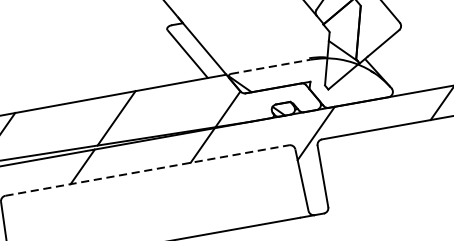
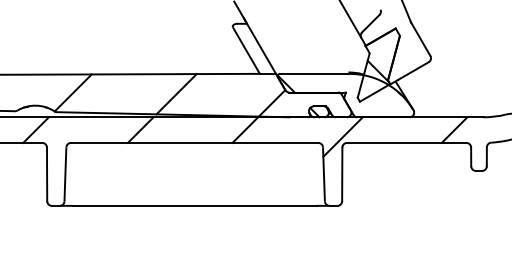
line: (270, 66) -> (314, 73), dashed -> solid
line: (146, 170) -> (194, 142), dashed -> solid

